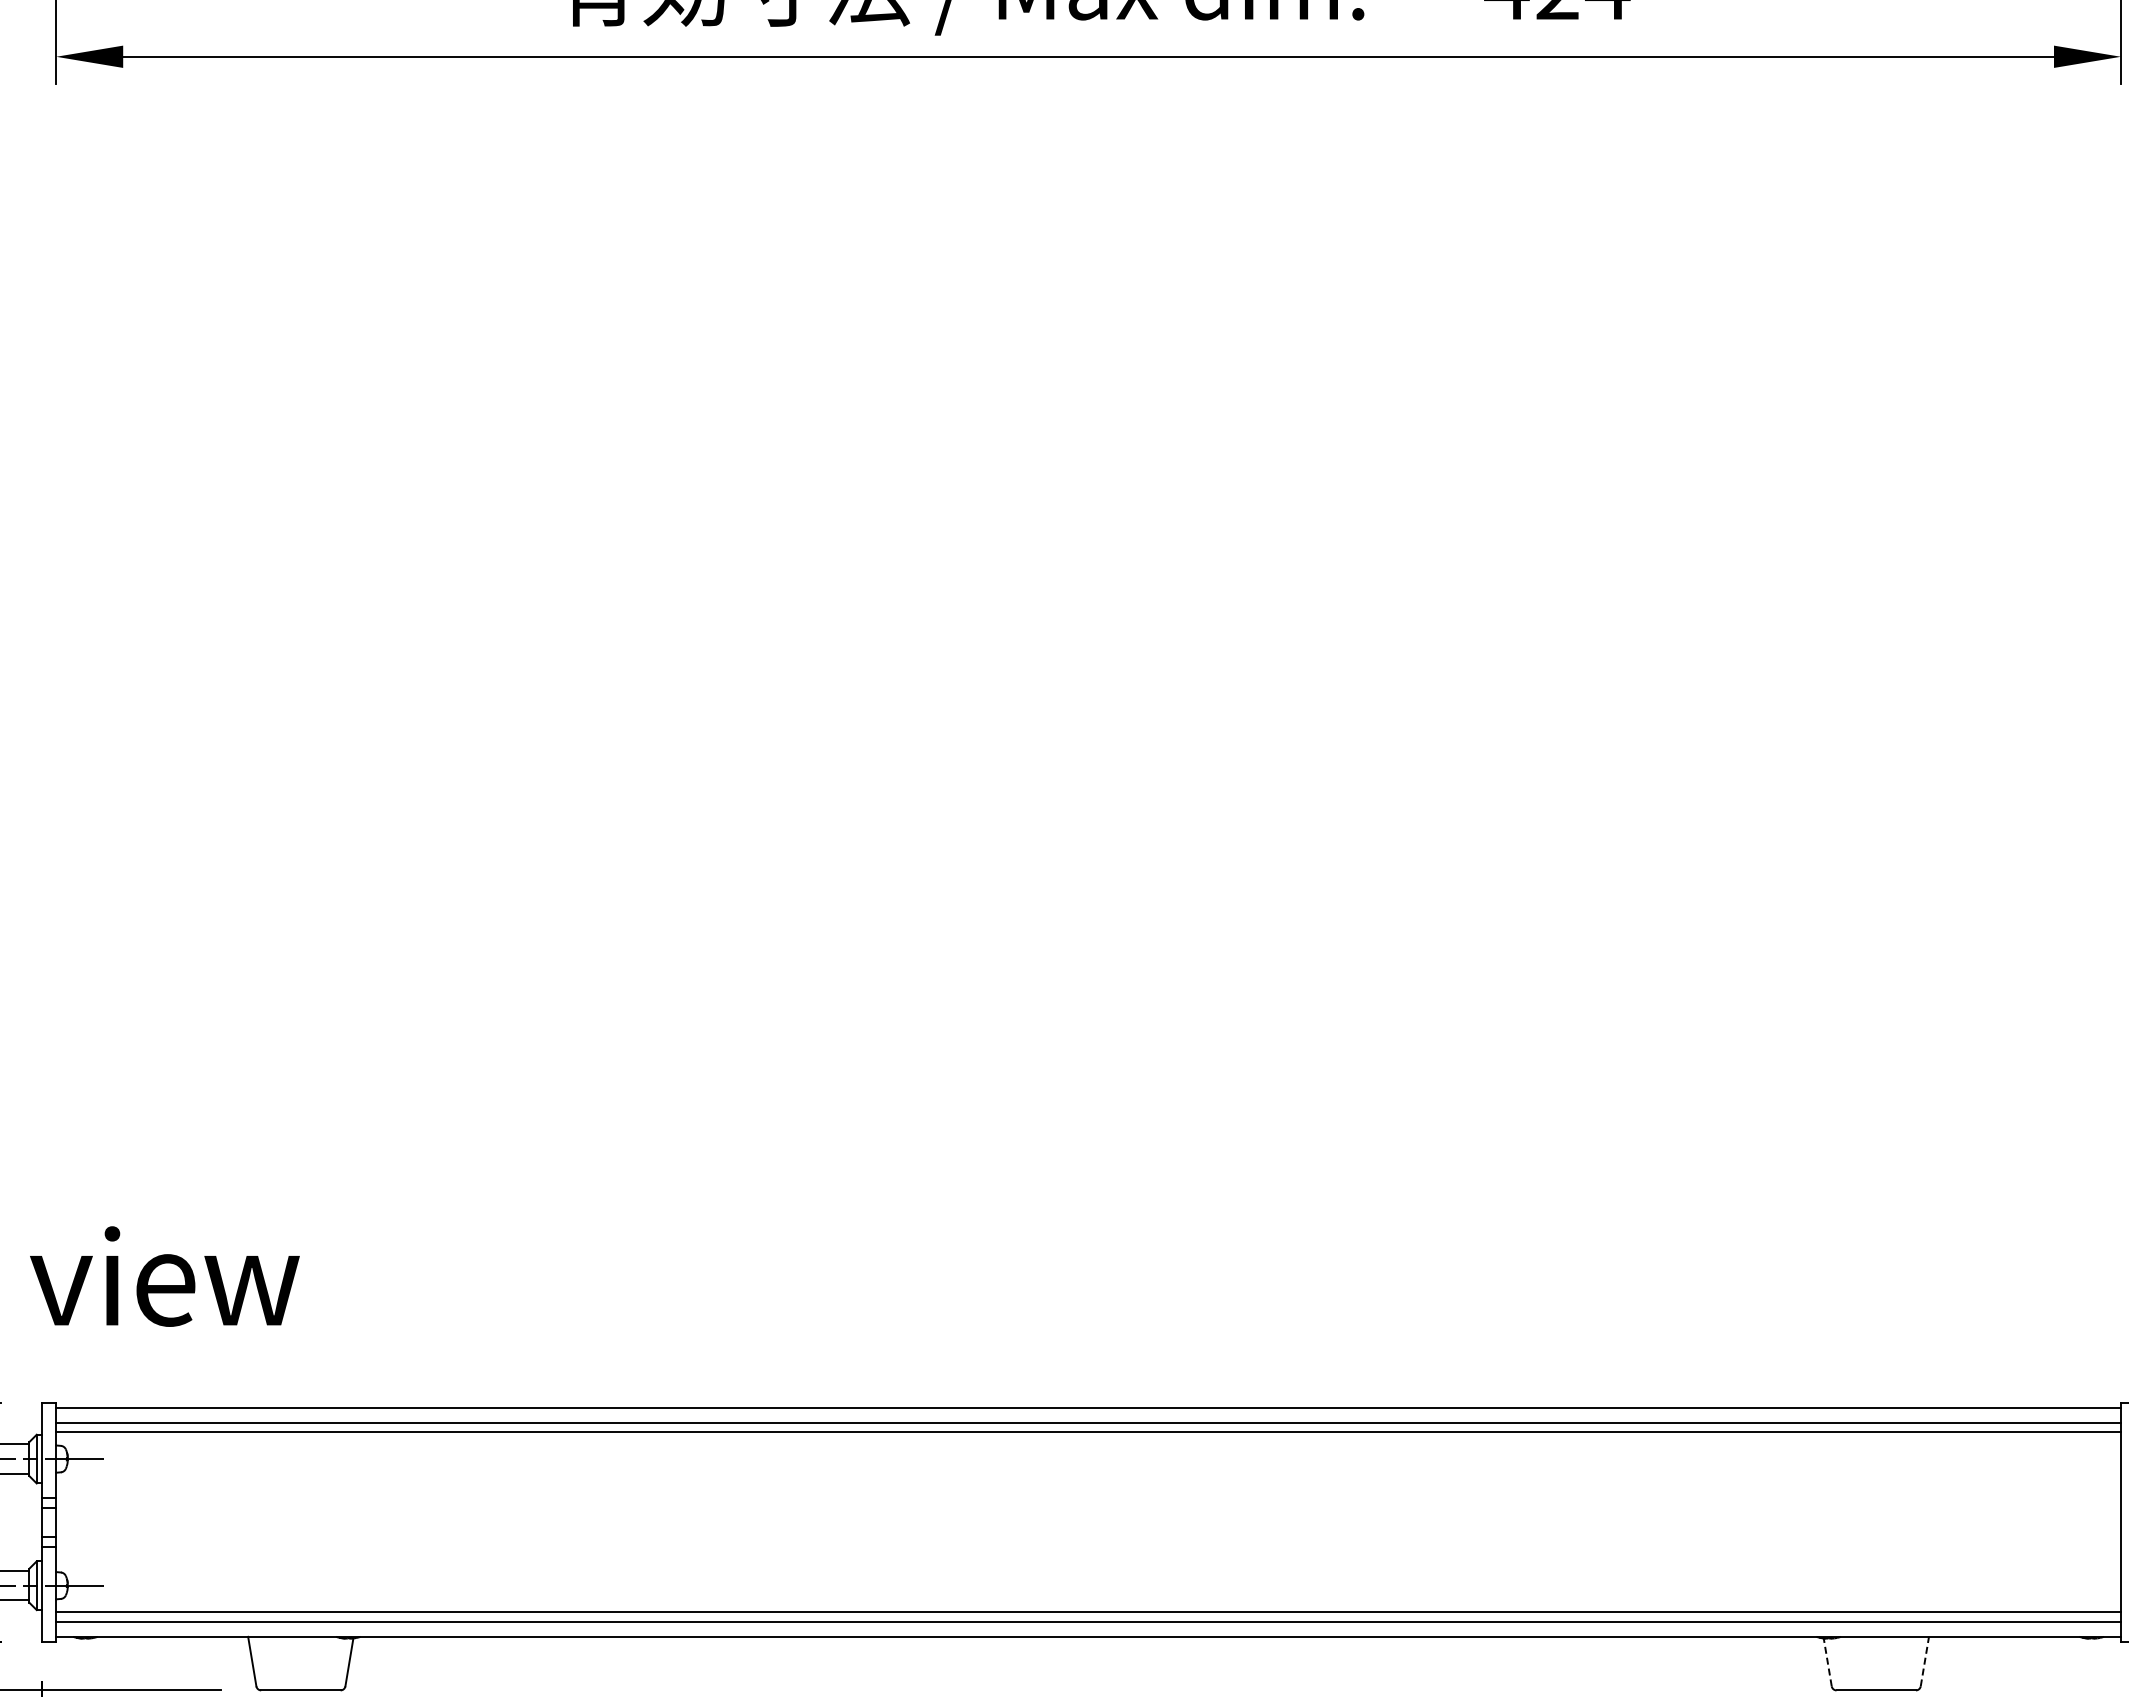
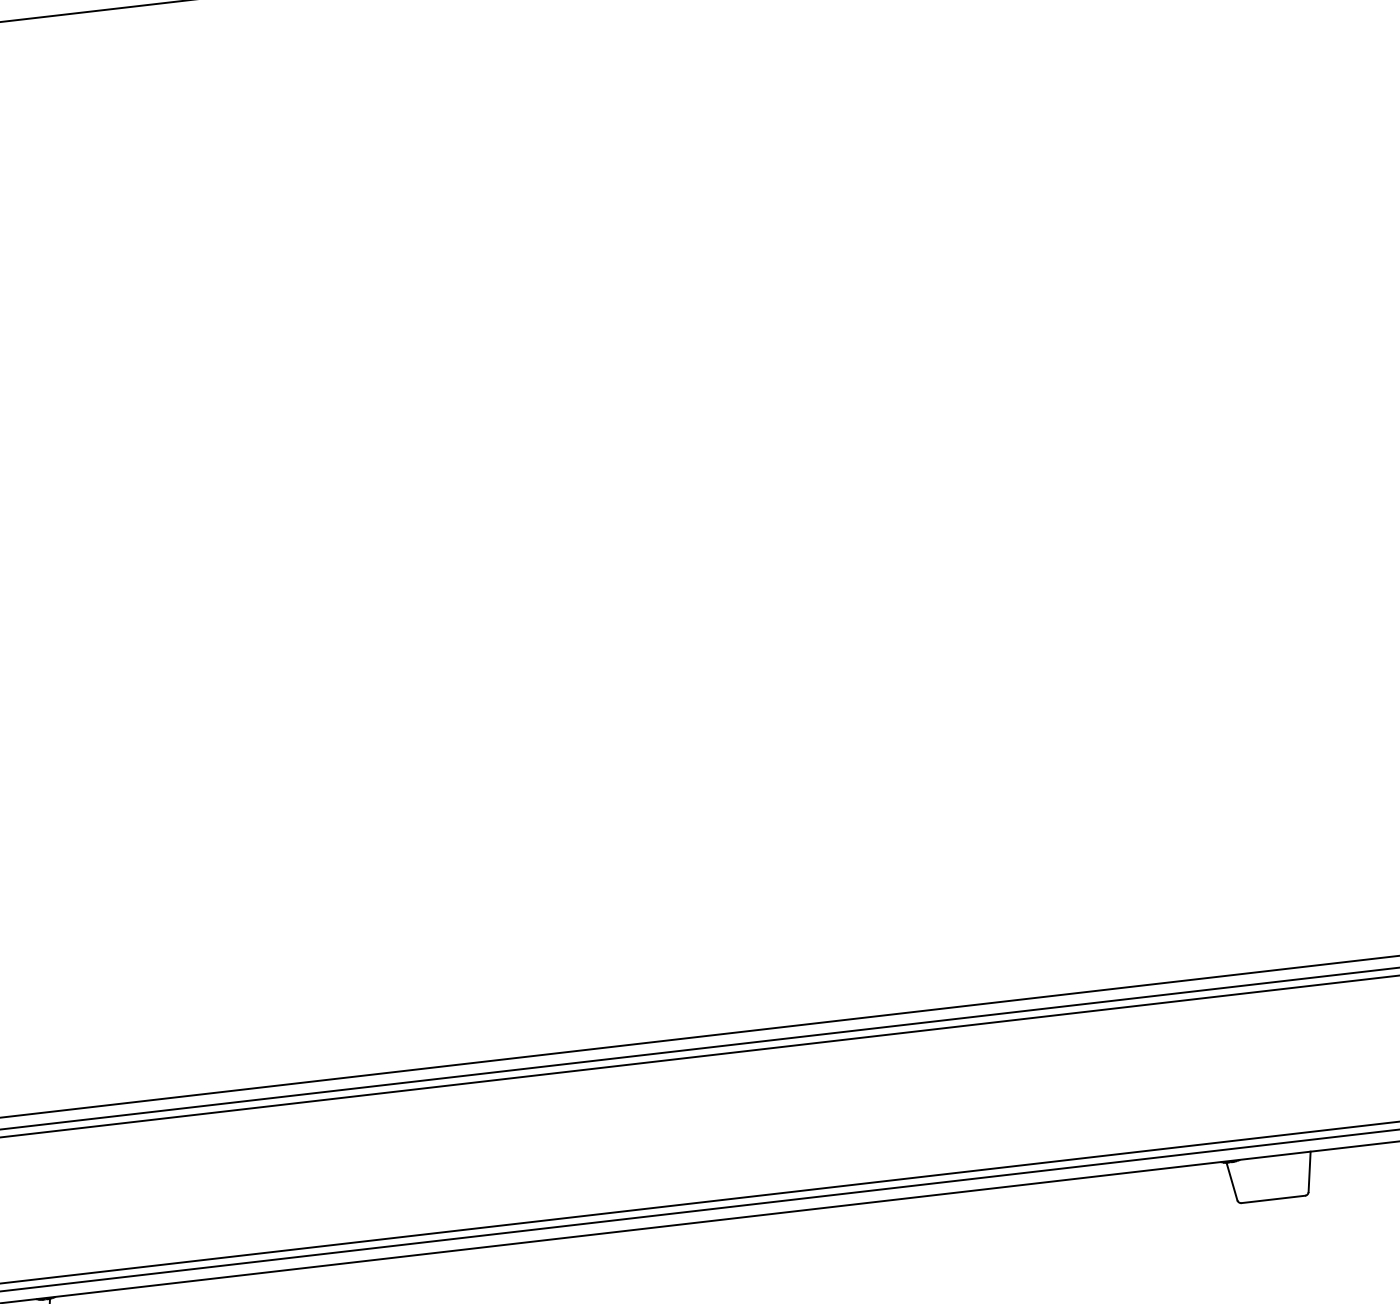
line: (1827, 1661) -> (1231, 1180), dashed -> solid
line: (1924, 1661) -> (1309, 1171), dashed -> solid

